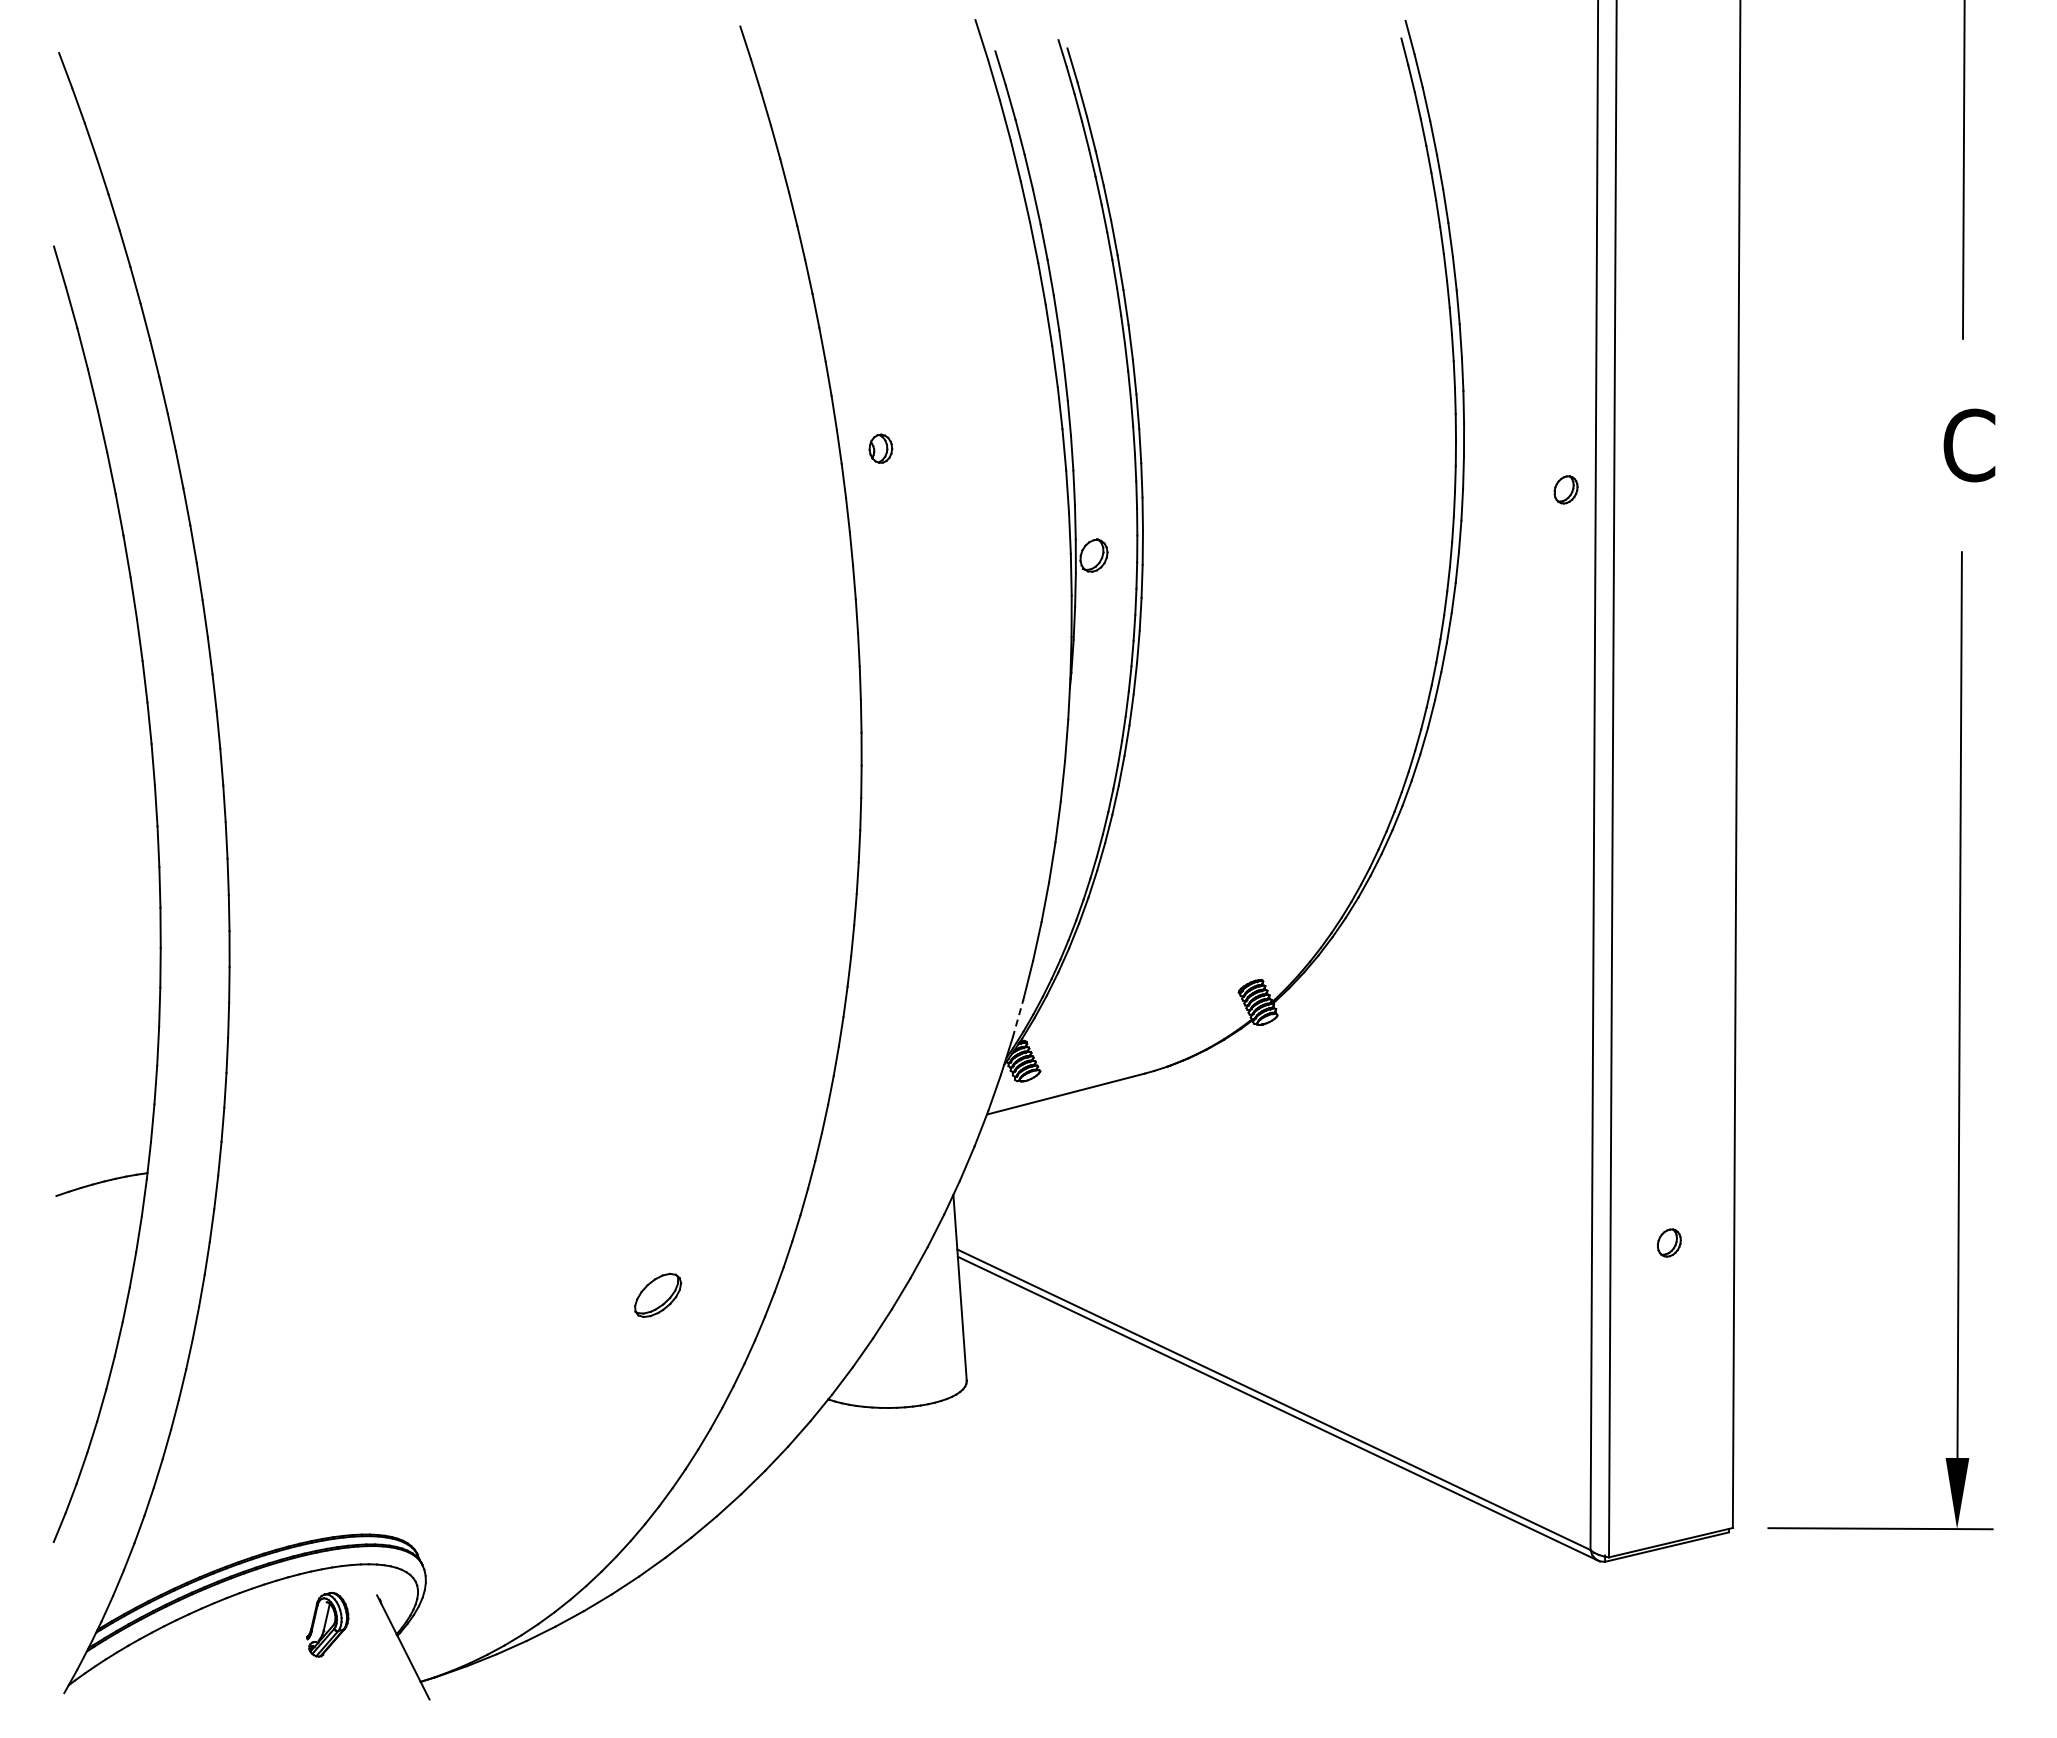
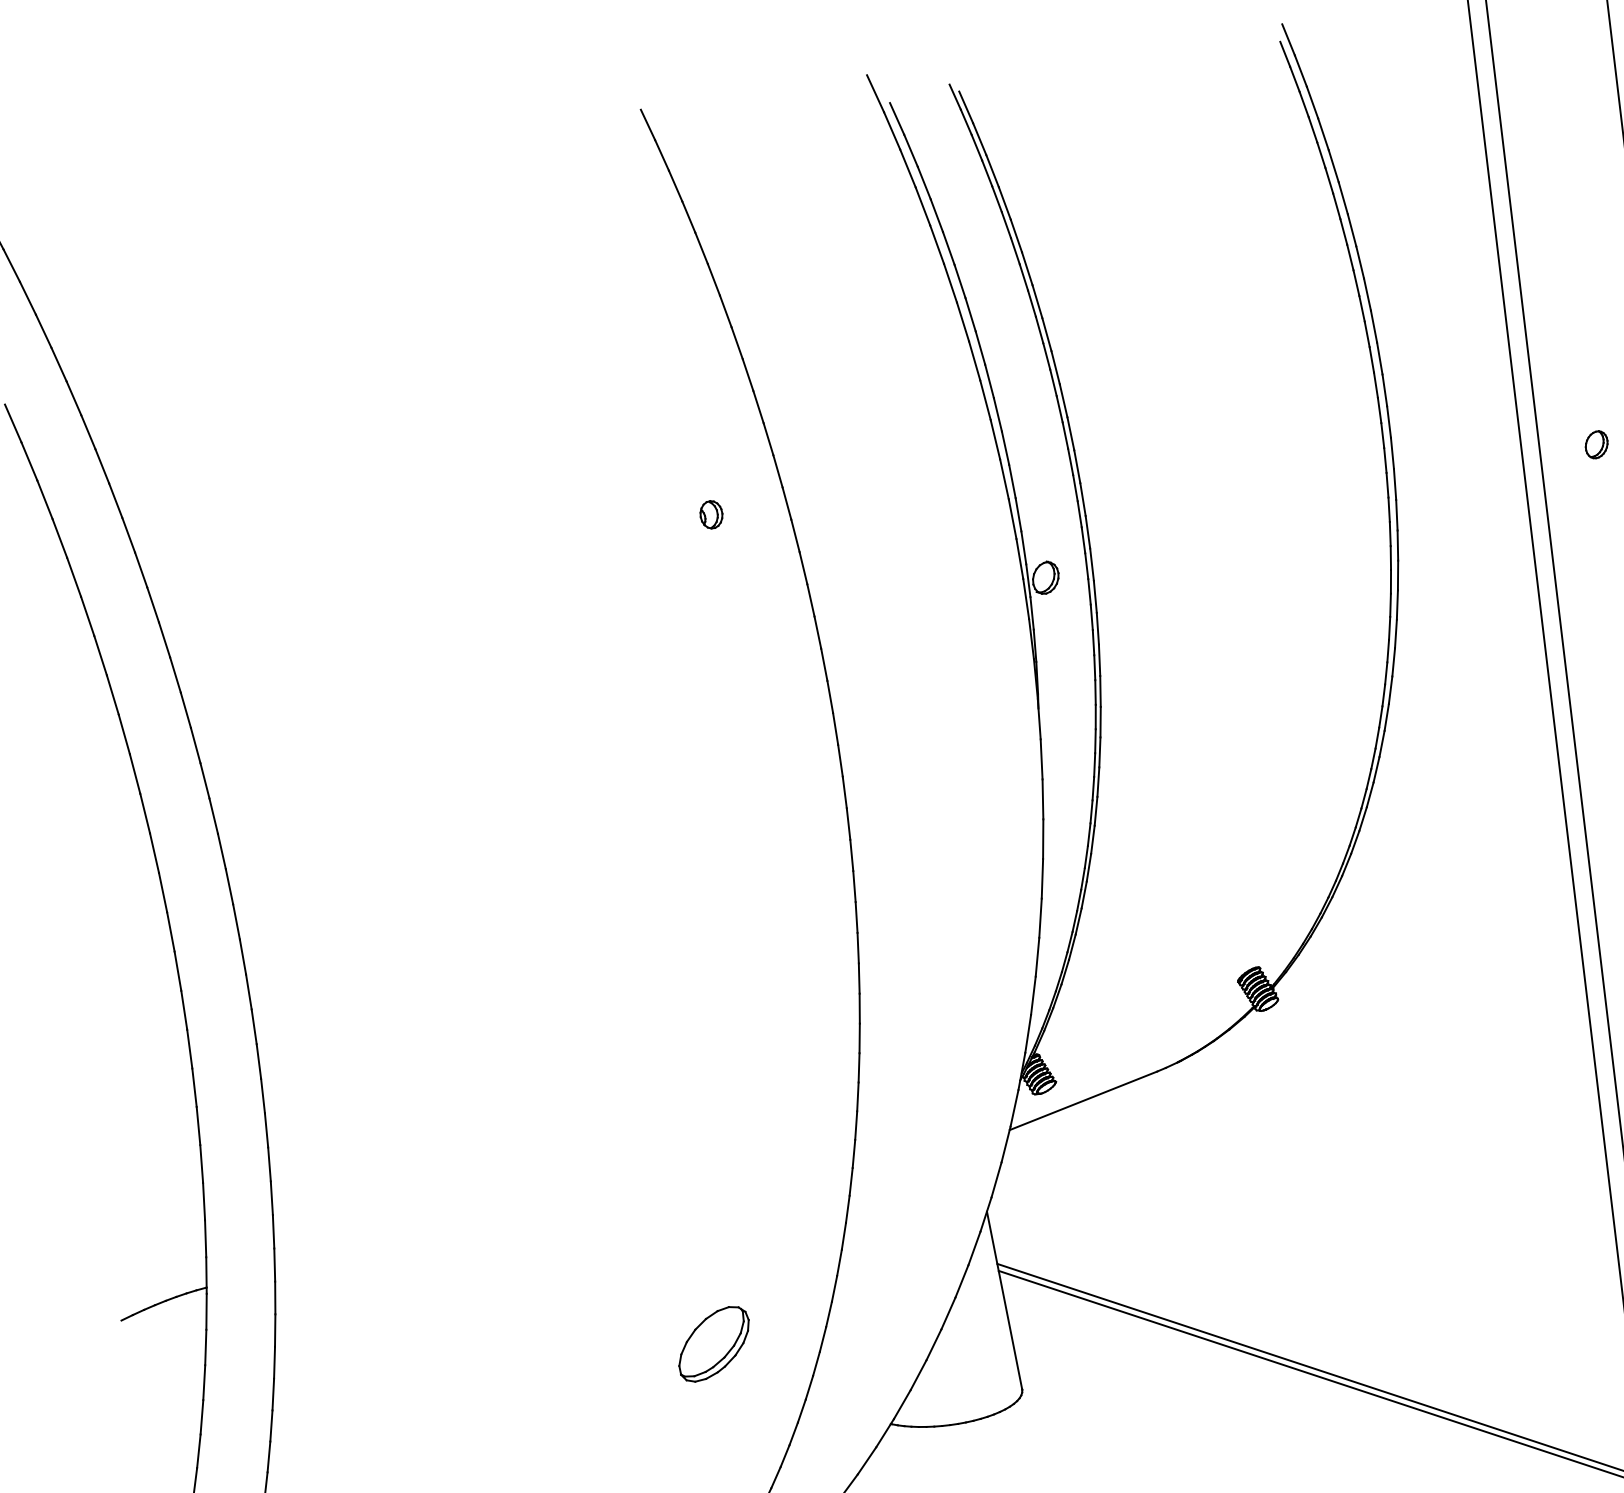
part: (880, 448) -> (711, 514), moved
part: (1565, 489) -> (1596, 444), moved
line: (1018, 1018) -> (1028, 1033), dashed -> solid
part: (657, 1295) -> (713, 1344), size x1.67

